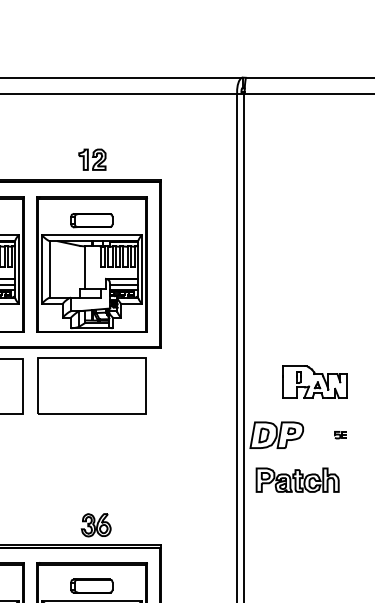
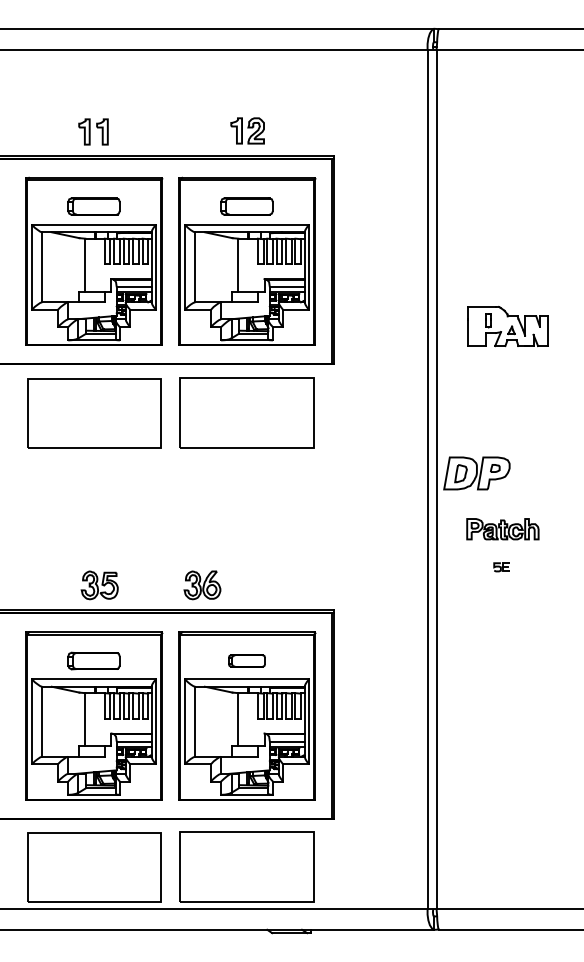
part: (314, 382) -> (507, 326), moved
part: (340, 435) -> (501, 567), moved
part: (297, 479) -> (502, 528), size x0.7
part: (96, 525) -> (202, 585), moved
part: (91, 585) -> (246, 660), size x0.7

